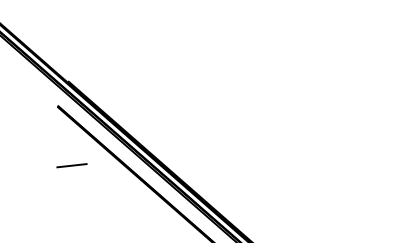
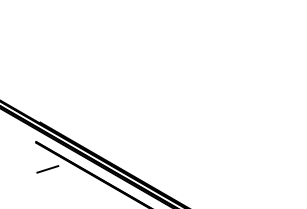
line: (71, 165) -> (47, 169), moved

